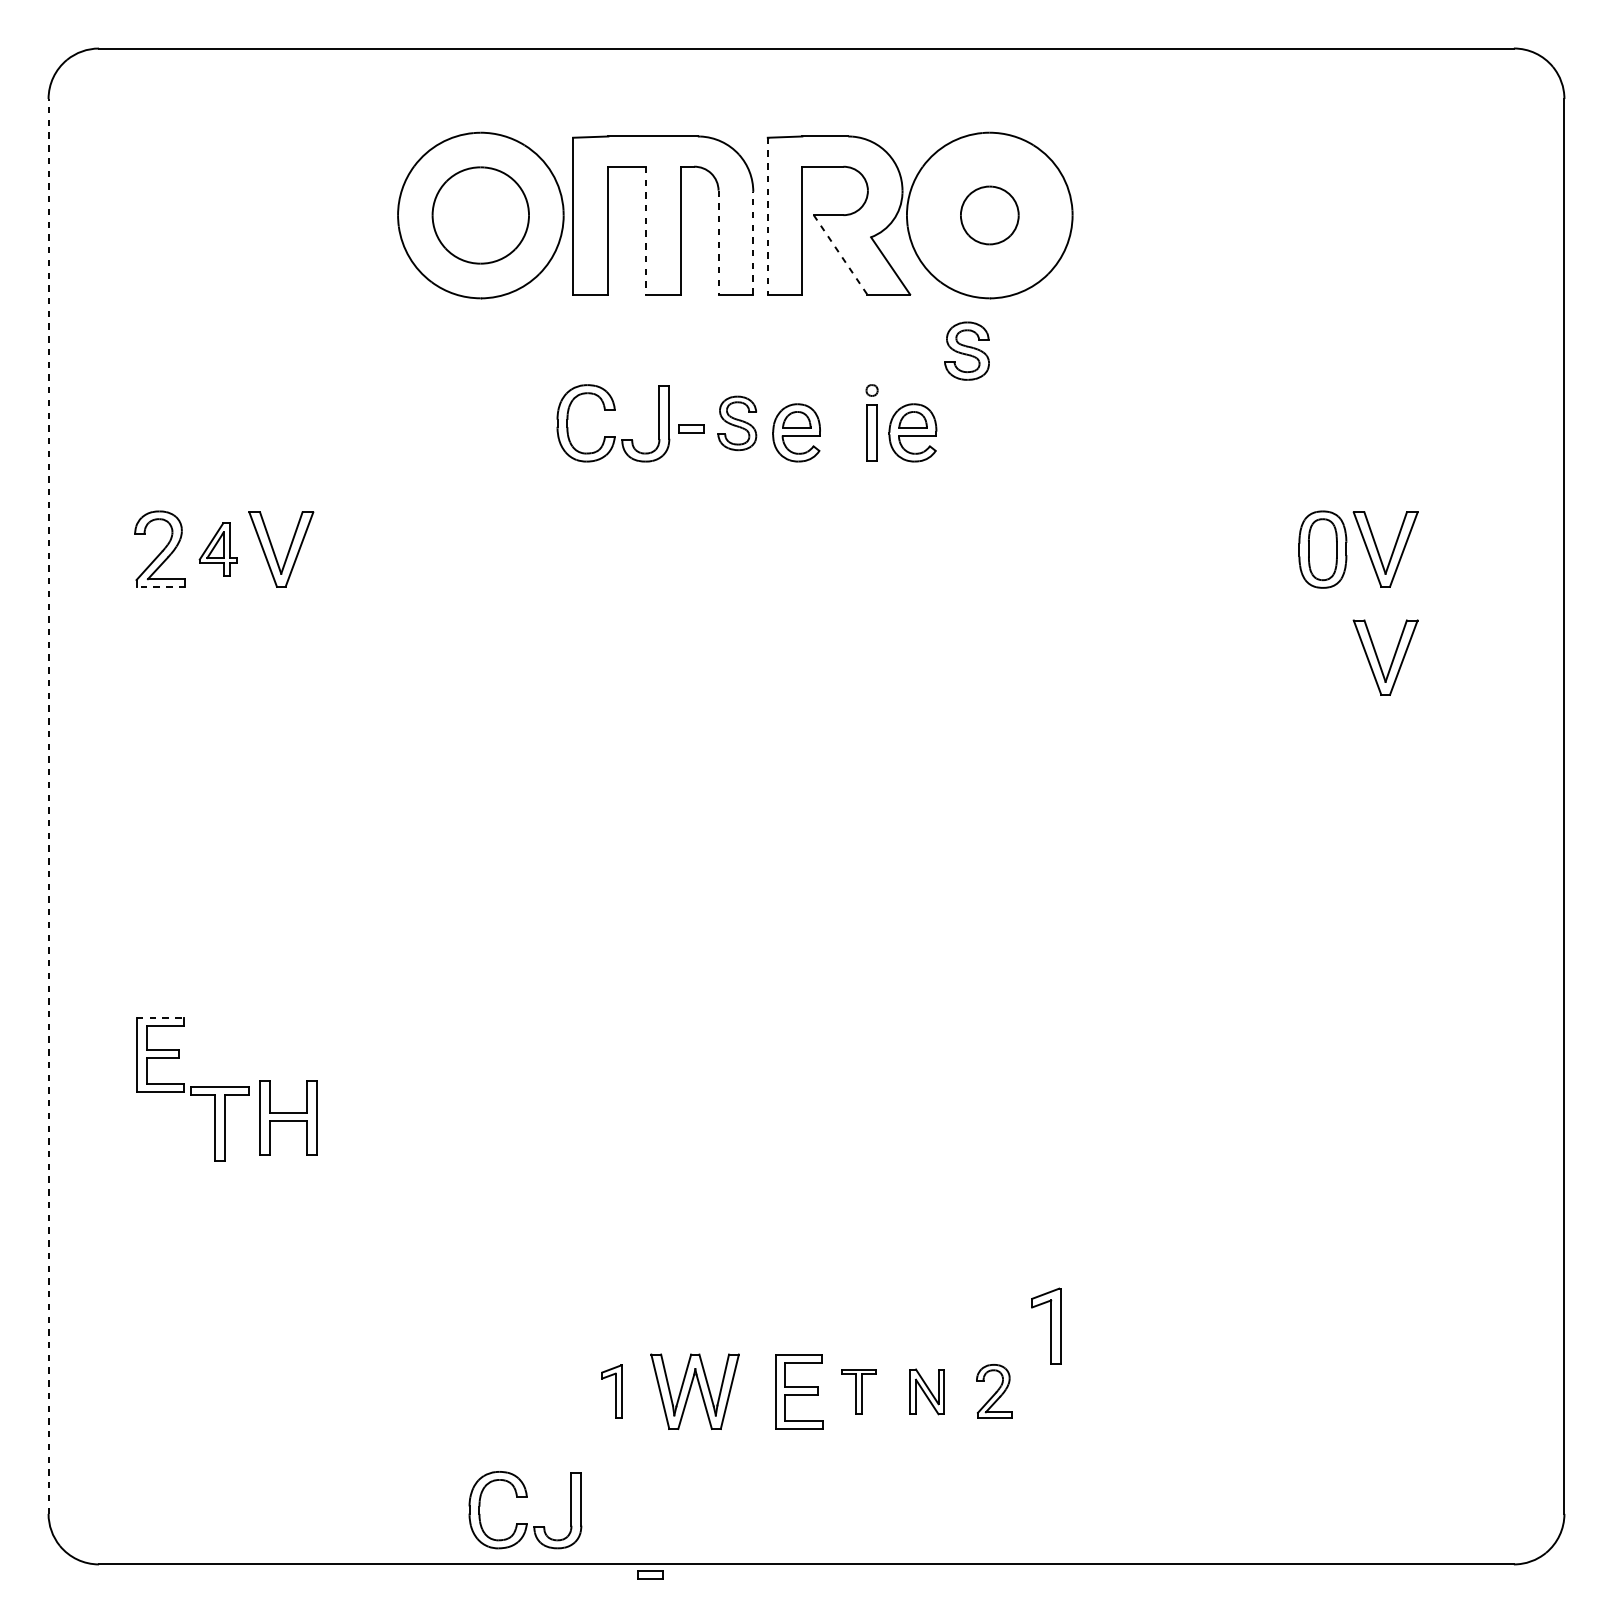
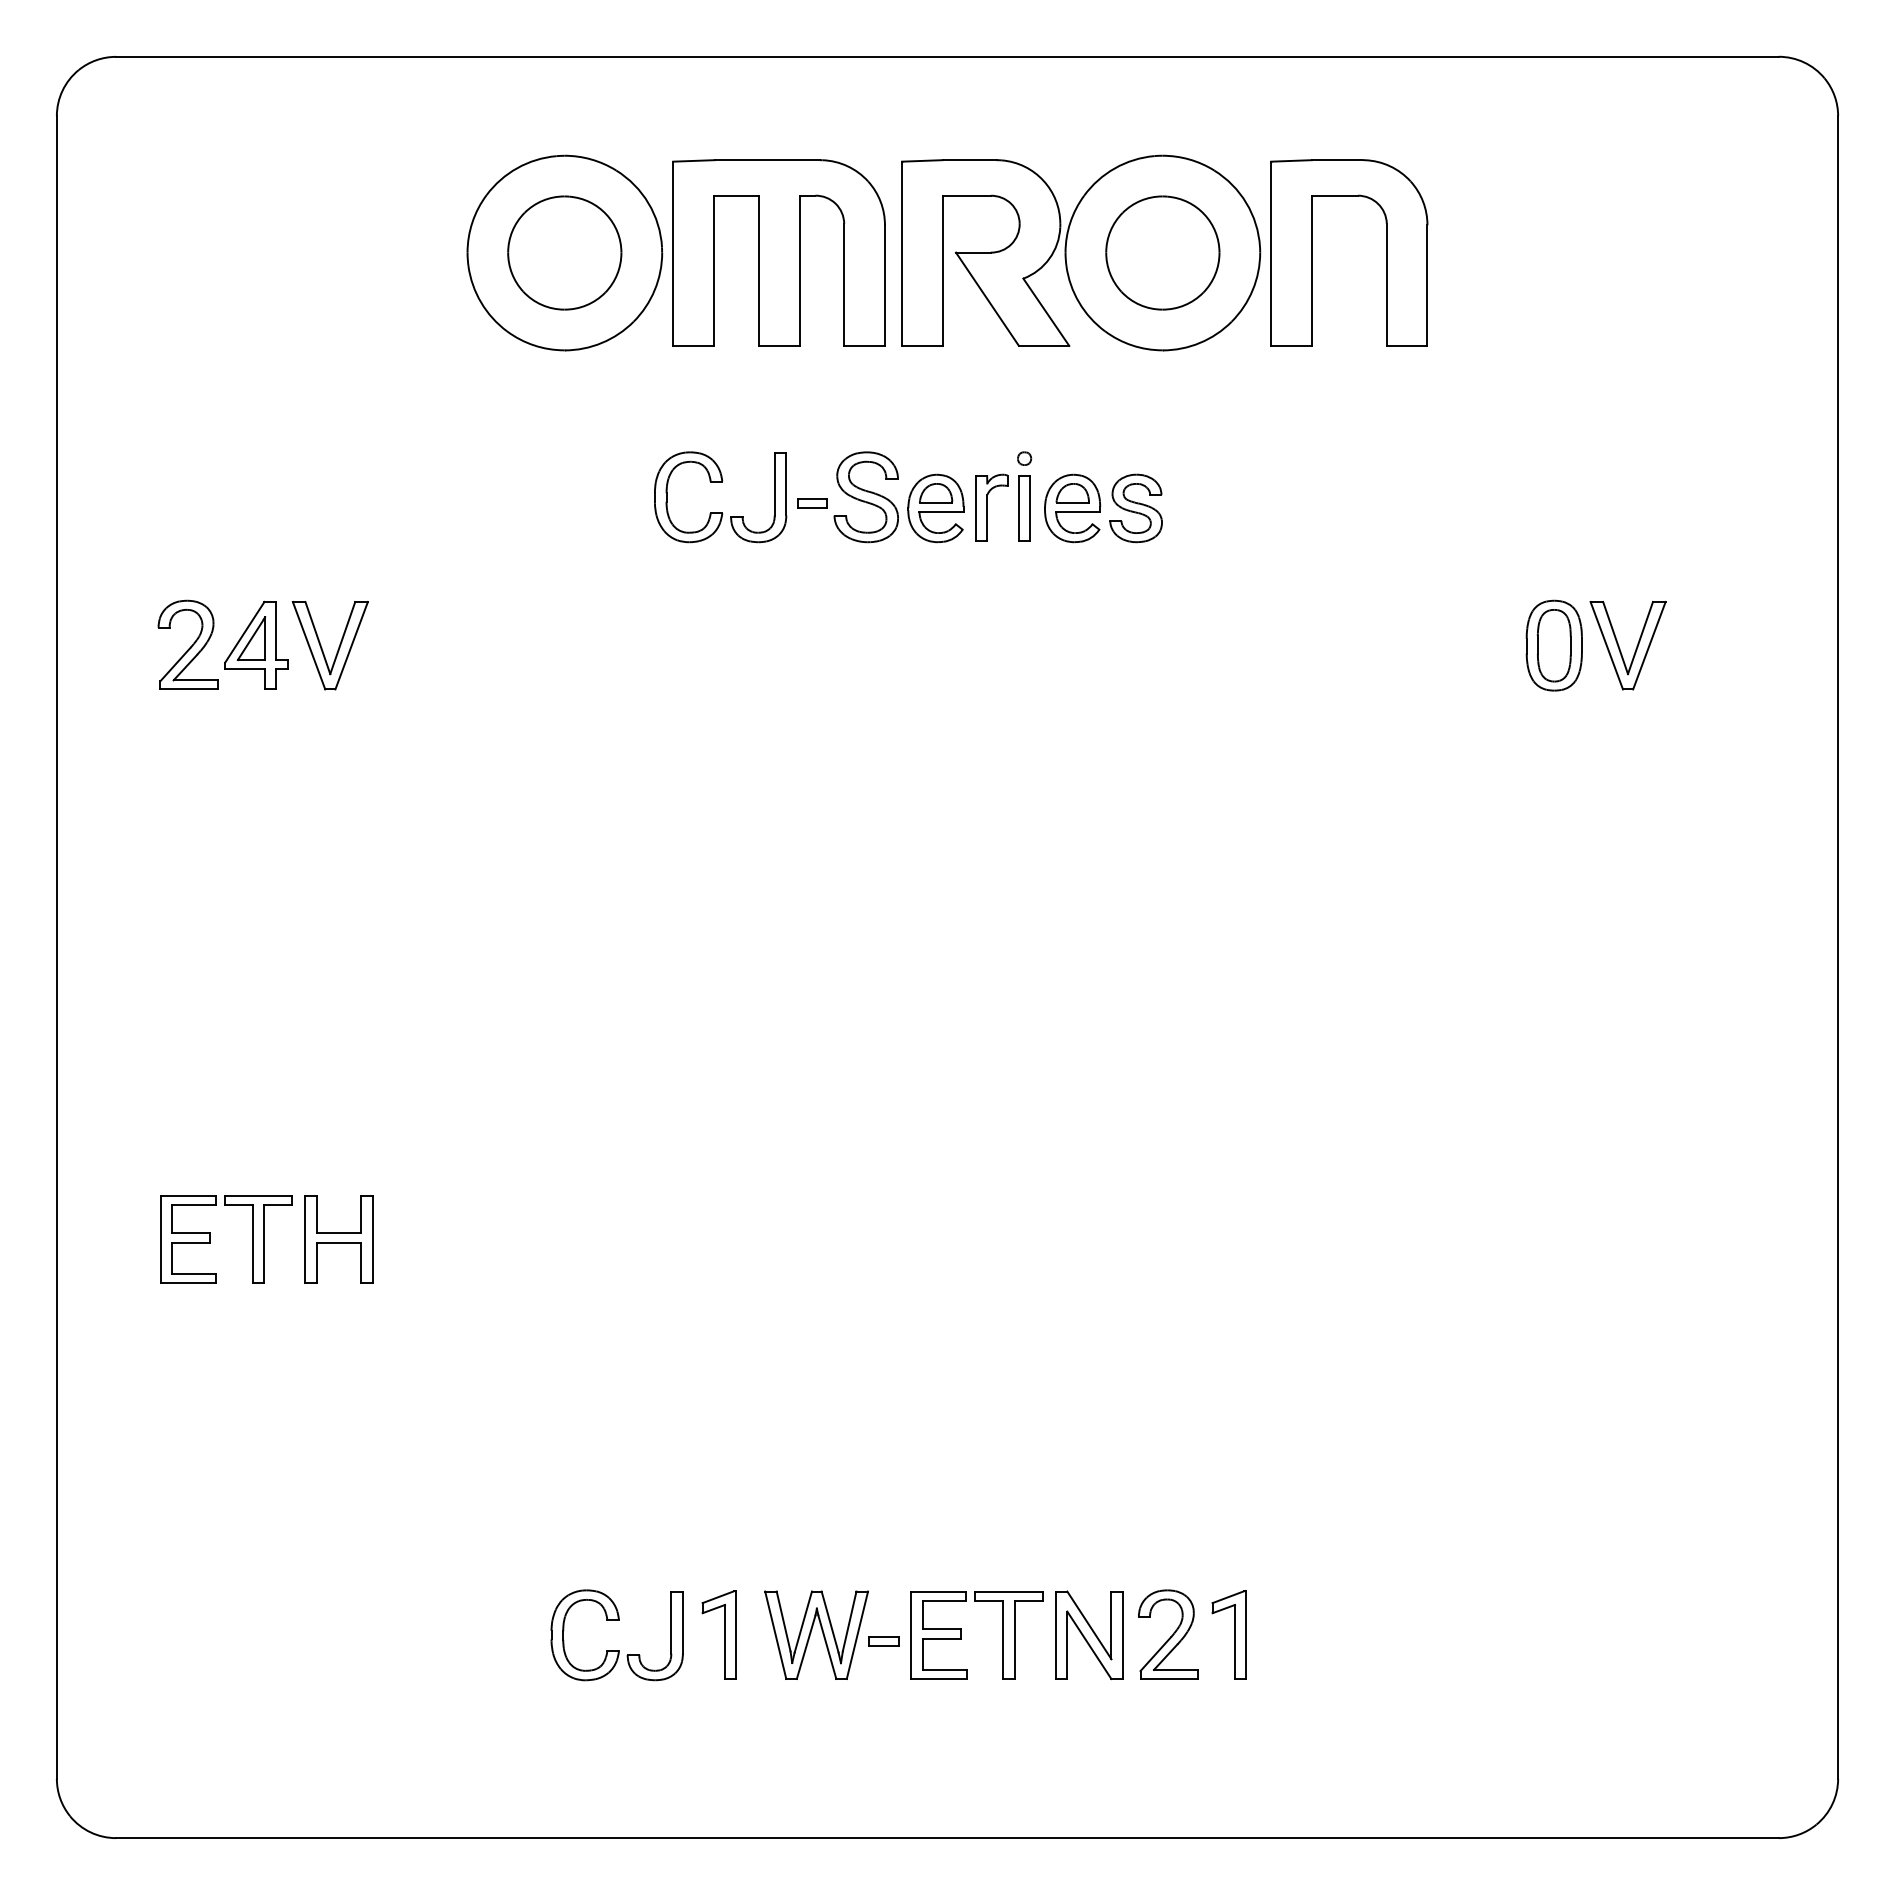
part: (989, 215) -> (1162, 252), size x1.67
part: (1117, 215) -> (1312, 252), added
line: (768, 216) -> (902, 254), dashed -> solid
line: (646, 231) -> (759, 271), dashed -> solid
line: (718, 243) -> (844, 285), dashed -> solid
line: (752, 243) -> (884, 285), dashed -> solid
line: (840, 255) -> (987, 299), dashed -> solid
part: (966, 351) -> (1135, 508), moved
part: (736, 423) -> (865, 497), size x1.43
part: (843, 432) -> (991, 507), added
part: (218, 548) -> (256, 644), size x1.43
line: (160, 586) -> (188, 689), dashed -> solid
part: (1379, 660) -> (1620, 775), removed
line: (48, 805) -> (56, 946), dashed -> solid
line: (160, 1017) -> (188, 1195), dashed -> solid
part: (288, 1117) -> (338, 1239), moved
part: (220, 1123) -> (258, 1239), moved
part: (1045, 1325) -> (1228, 1634), moved
part: (611, 1391) -> (718, 1634), size x1.43
part: (858, 1391) -> (1008, 1635), size x1.67
part: (927, 1391) -> (1089, 1635), size x1.67
part: (994, 1391) -> (1168, 1634), size x1.43
part: (524, 1497) -> (616, 1620), moved
part: (649, 1574) -> (883, 1641), moved

